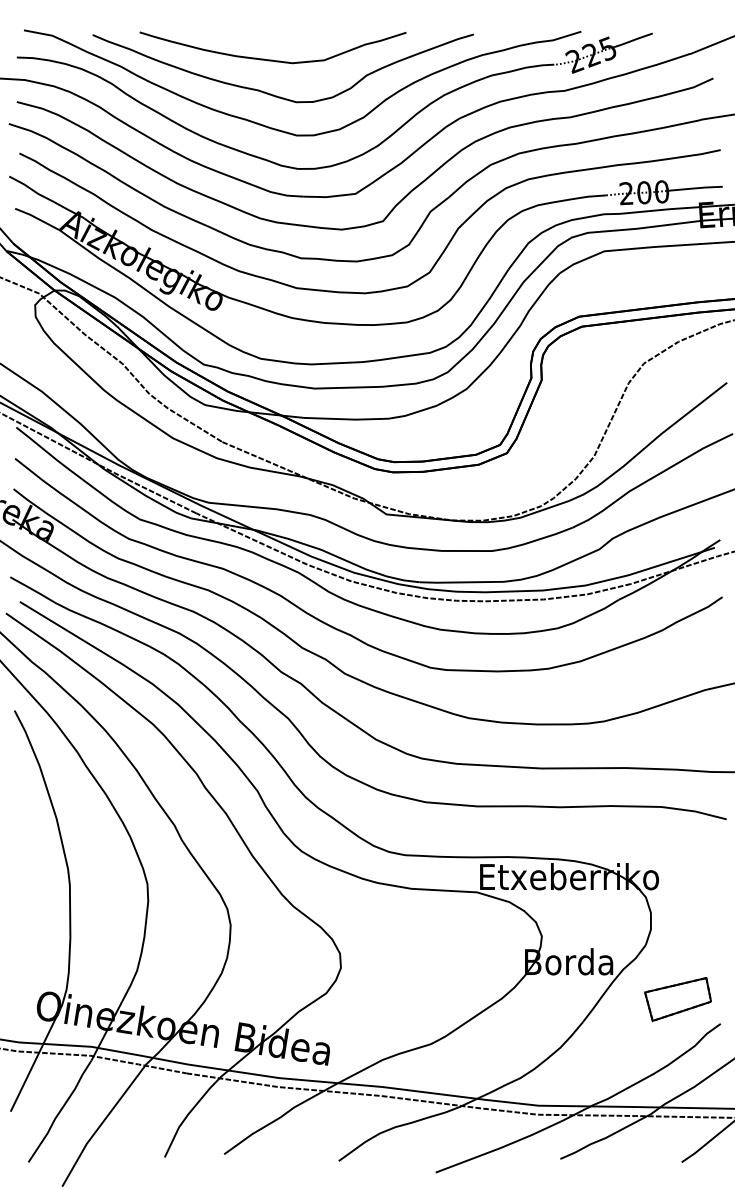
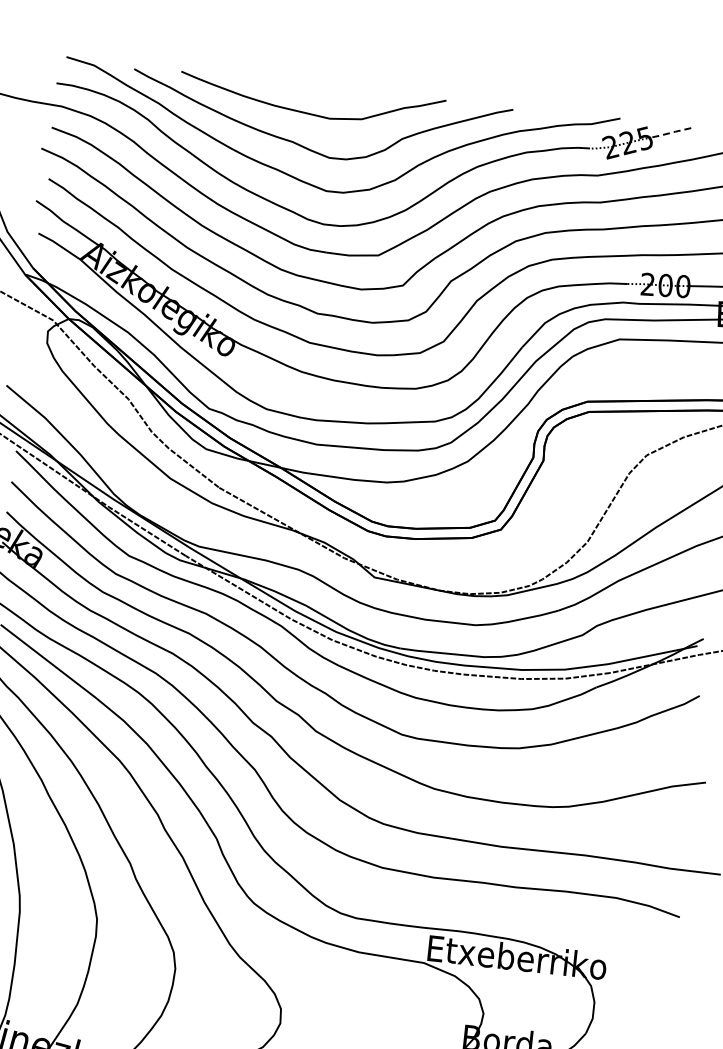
line: (632, 40) -> (670, 132), solid -> dashed

